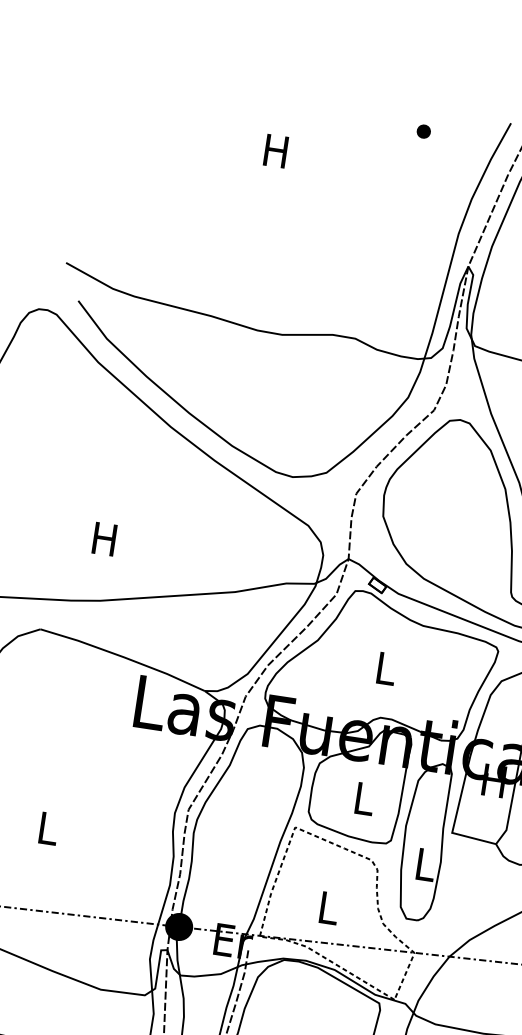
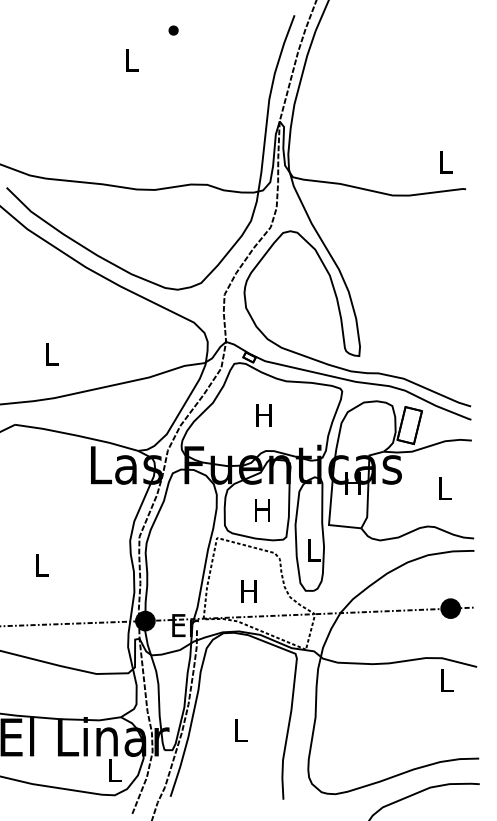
part: (423, 131) -> (173, 30), moved
text: (275, 151) -> (130, 60), H -> L
text: (103, 539) -> (50, 354), H -> L
text: (384, 668) -> (263, 415), L -> H
text: (363, 798) -> (262, 510), L -> H
text: (327, 907) -> (248, 591), L -> H

